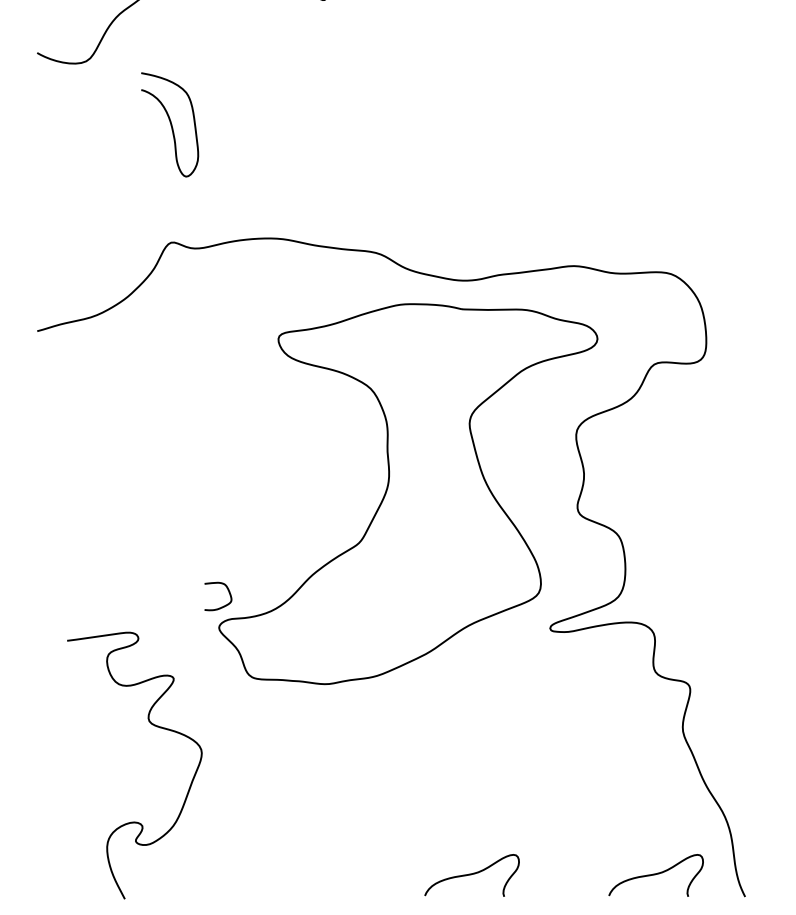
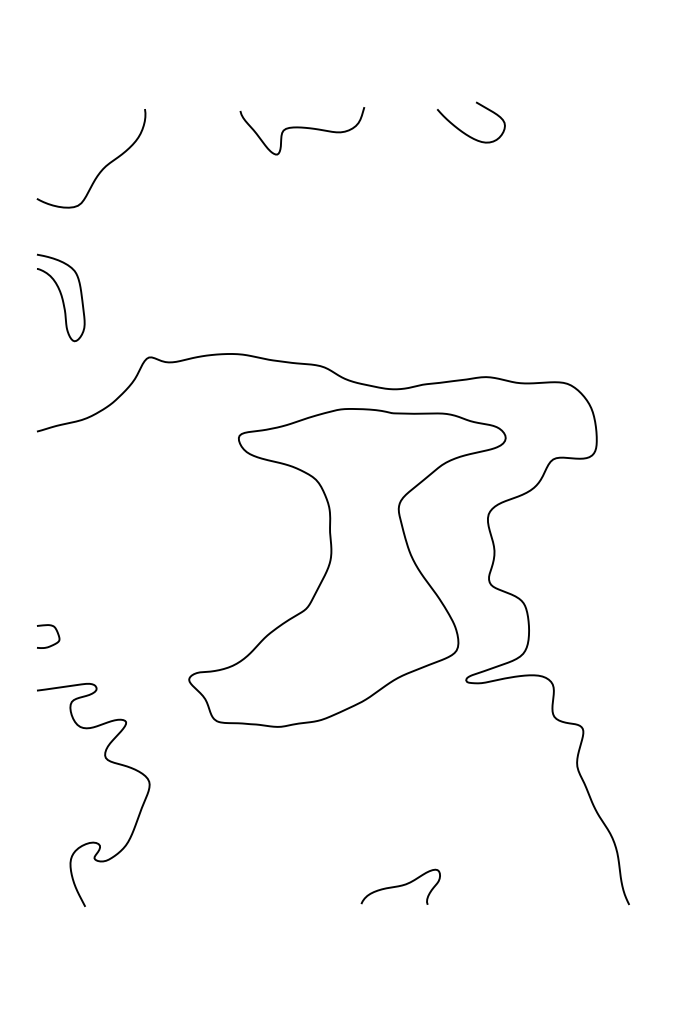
curve: (170, 124) -> (61, 297), moved
curve: (221, 606) -> (51, 644), moved
curve: (155, 726) -> (110, 762), moved
curve: (655, 874) -> (554, 886), removed

